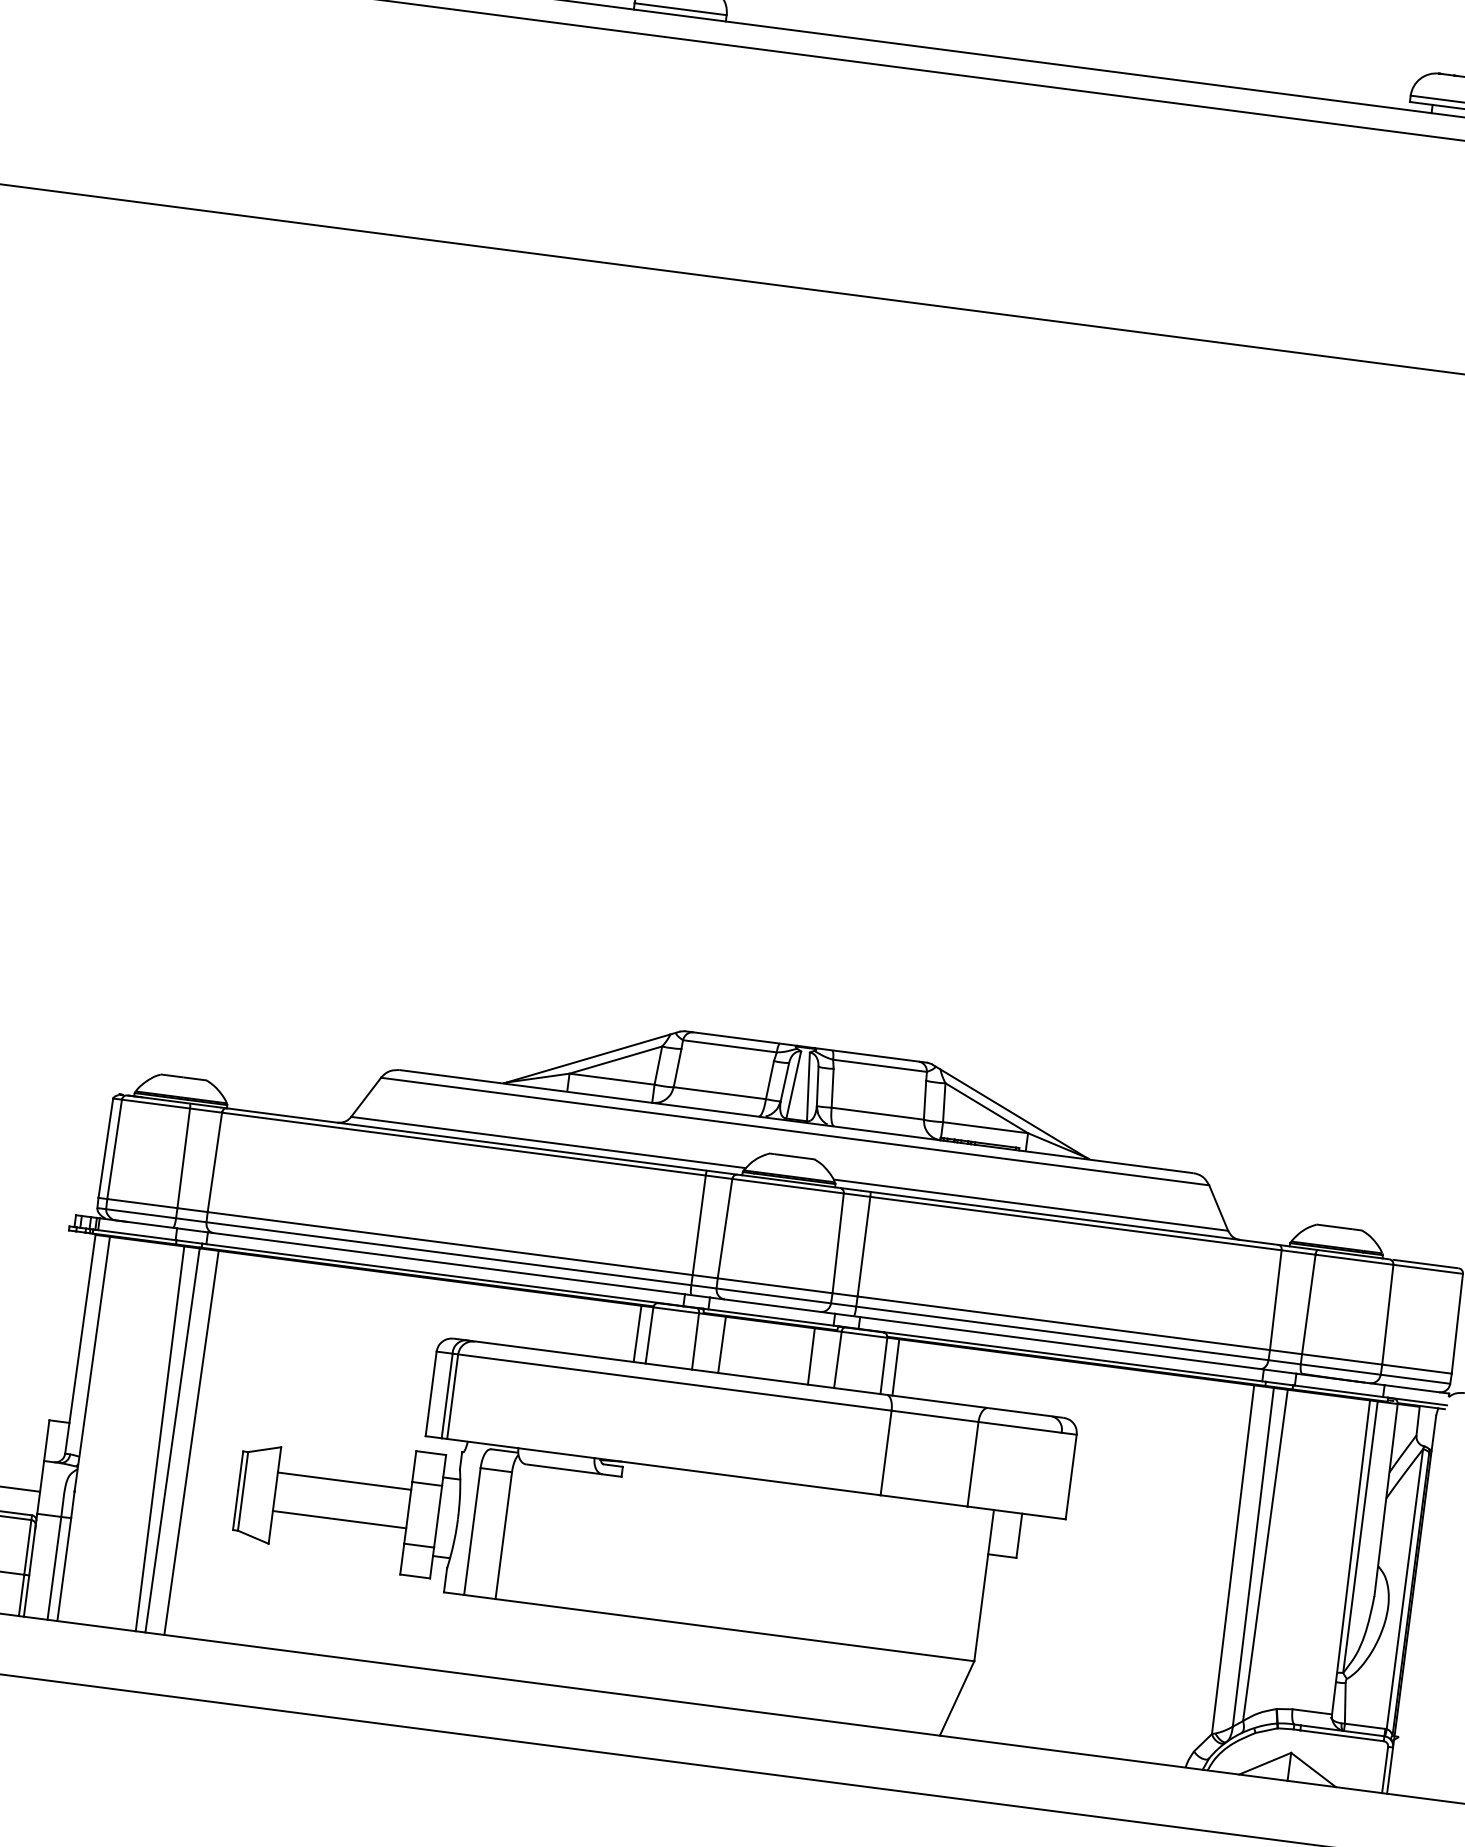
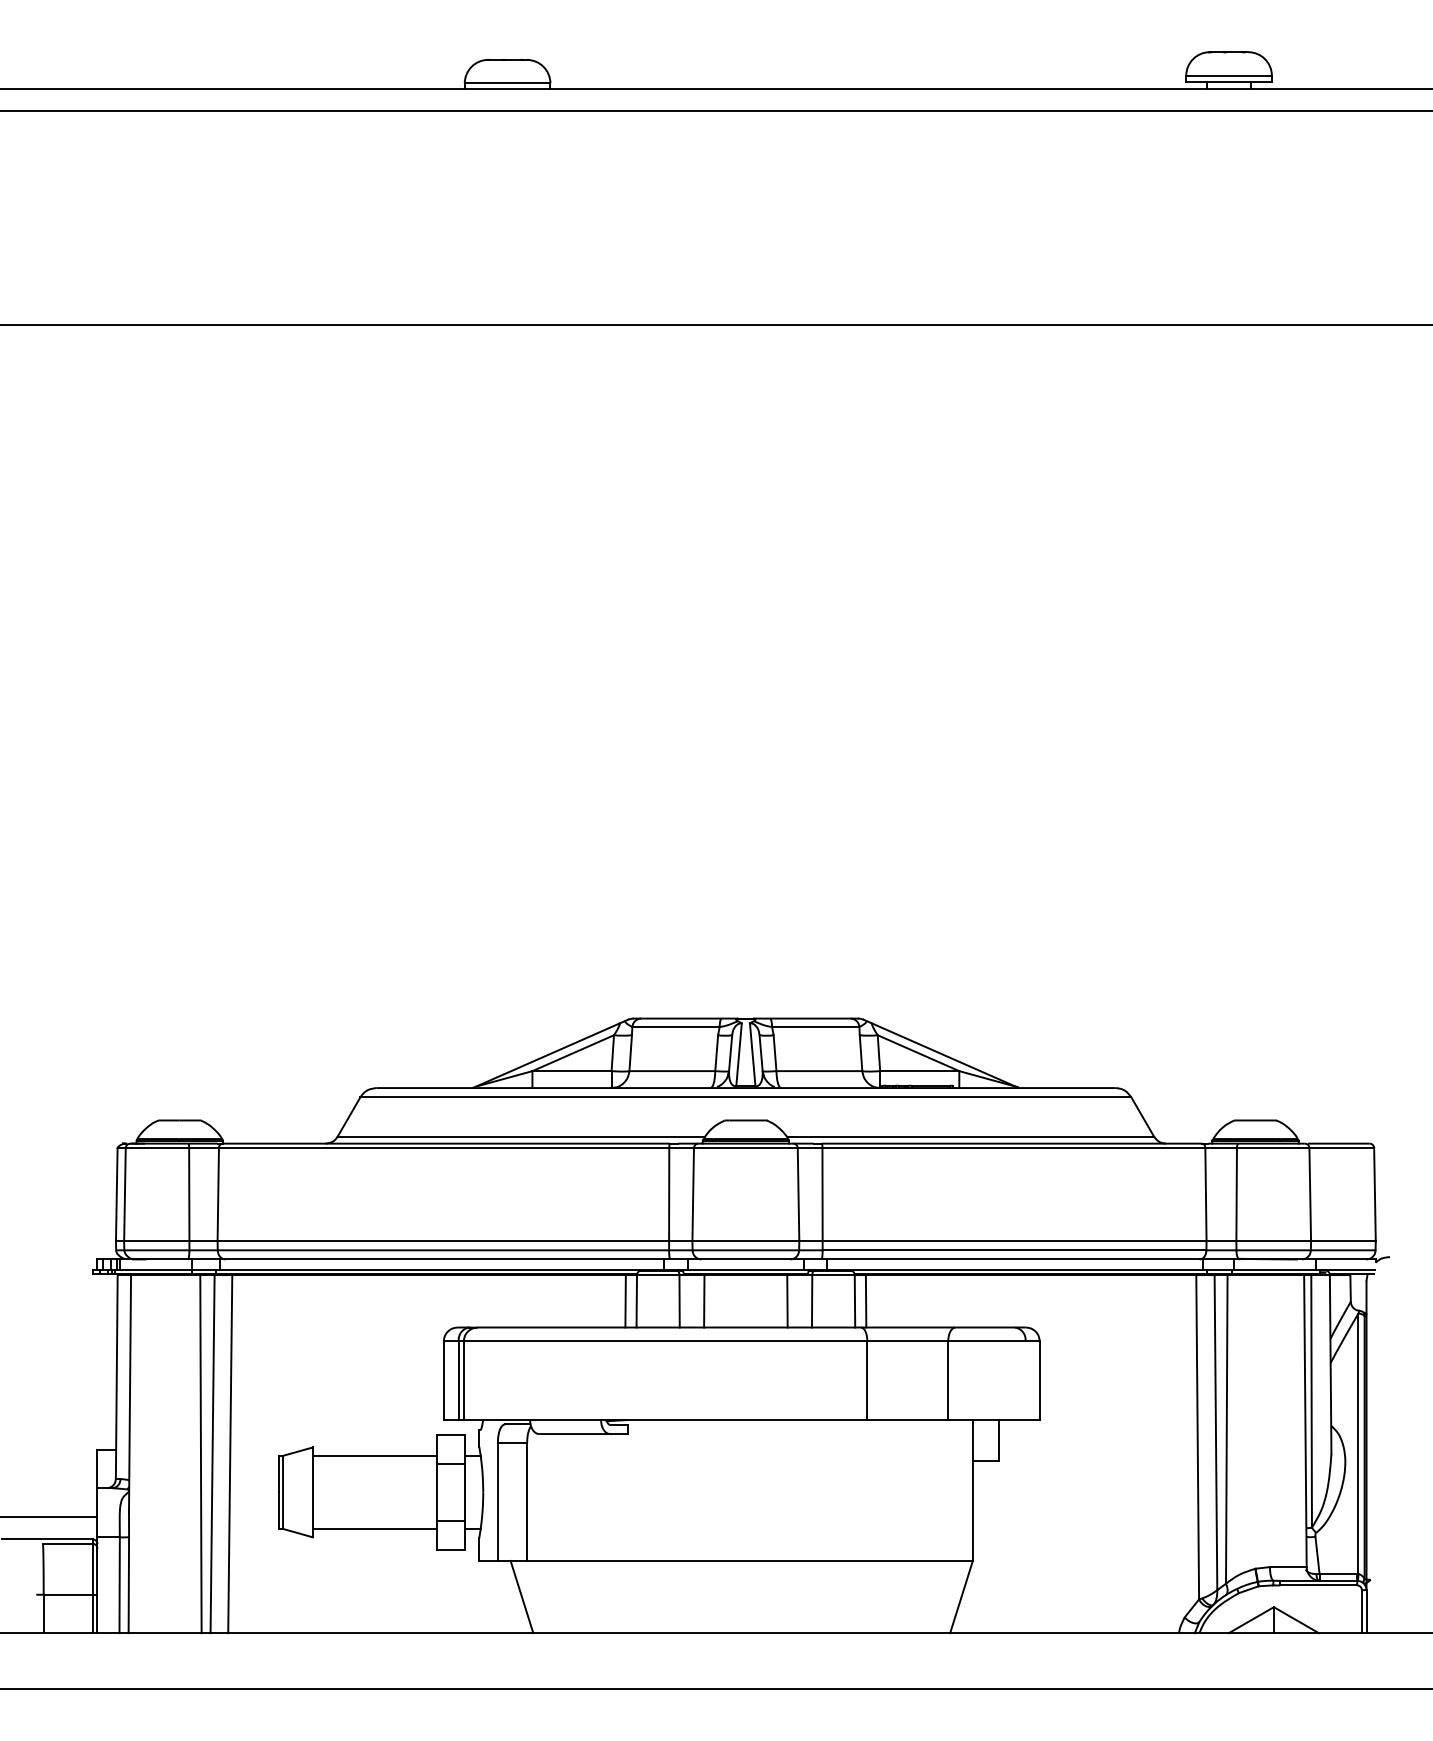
line: (344, 1480) -> (374, 1528), moved
line: (339, 1519) -> (374, 1455), moved
line: (484, 1636) -> (521, 1596), added

